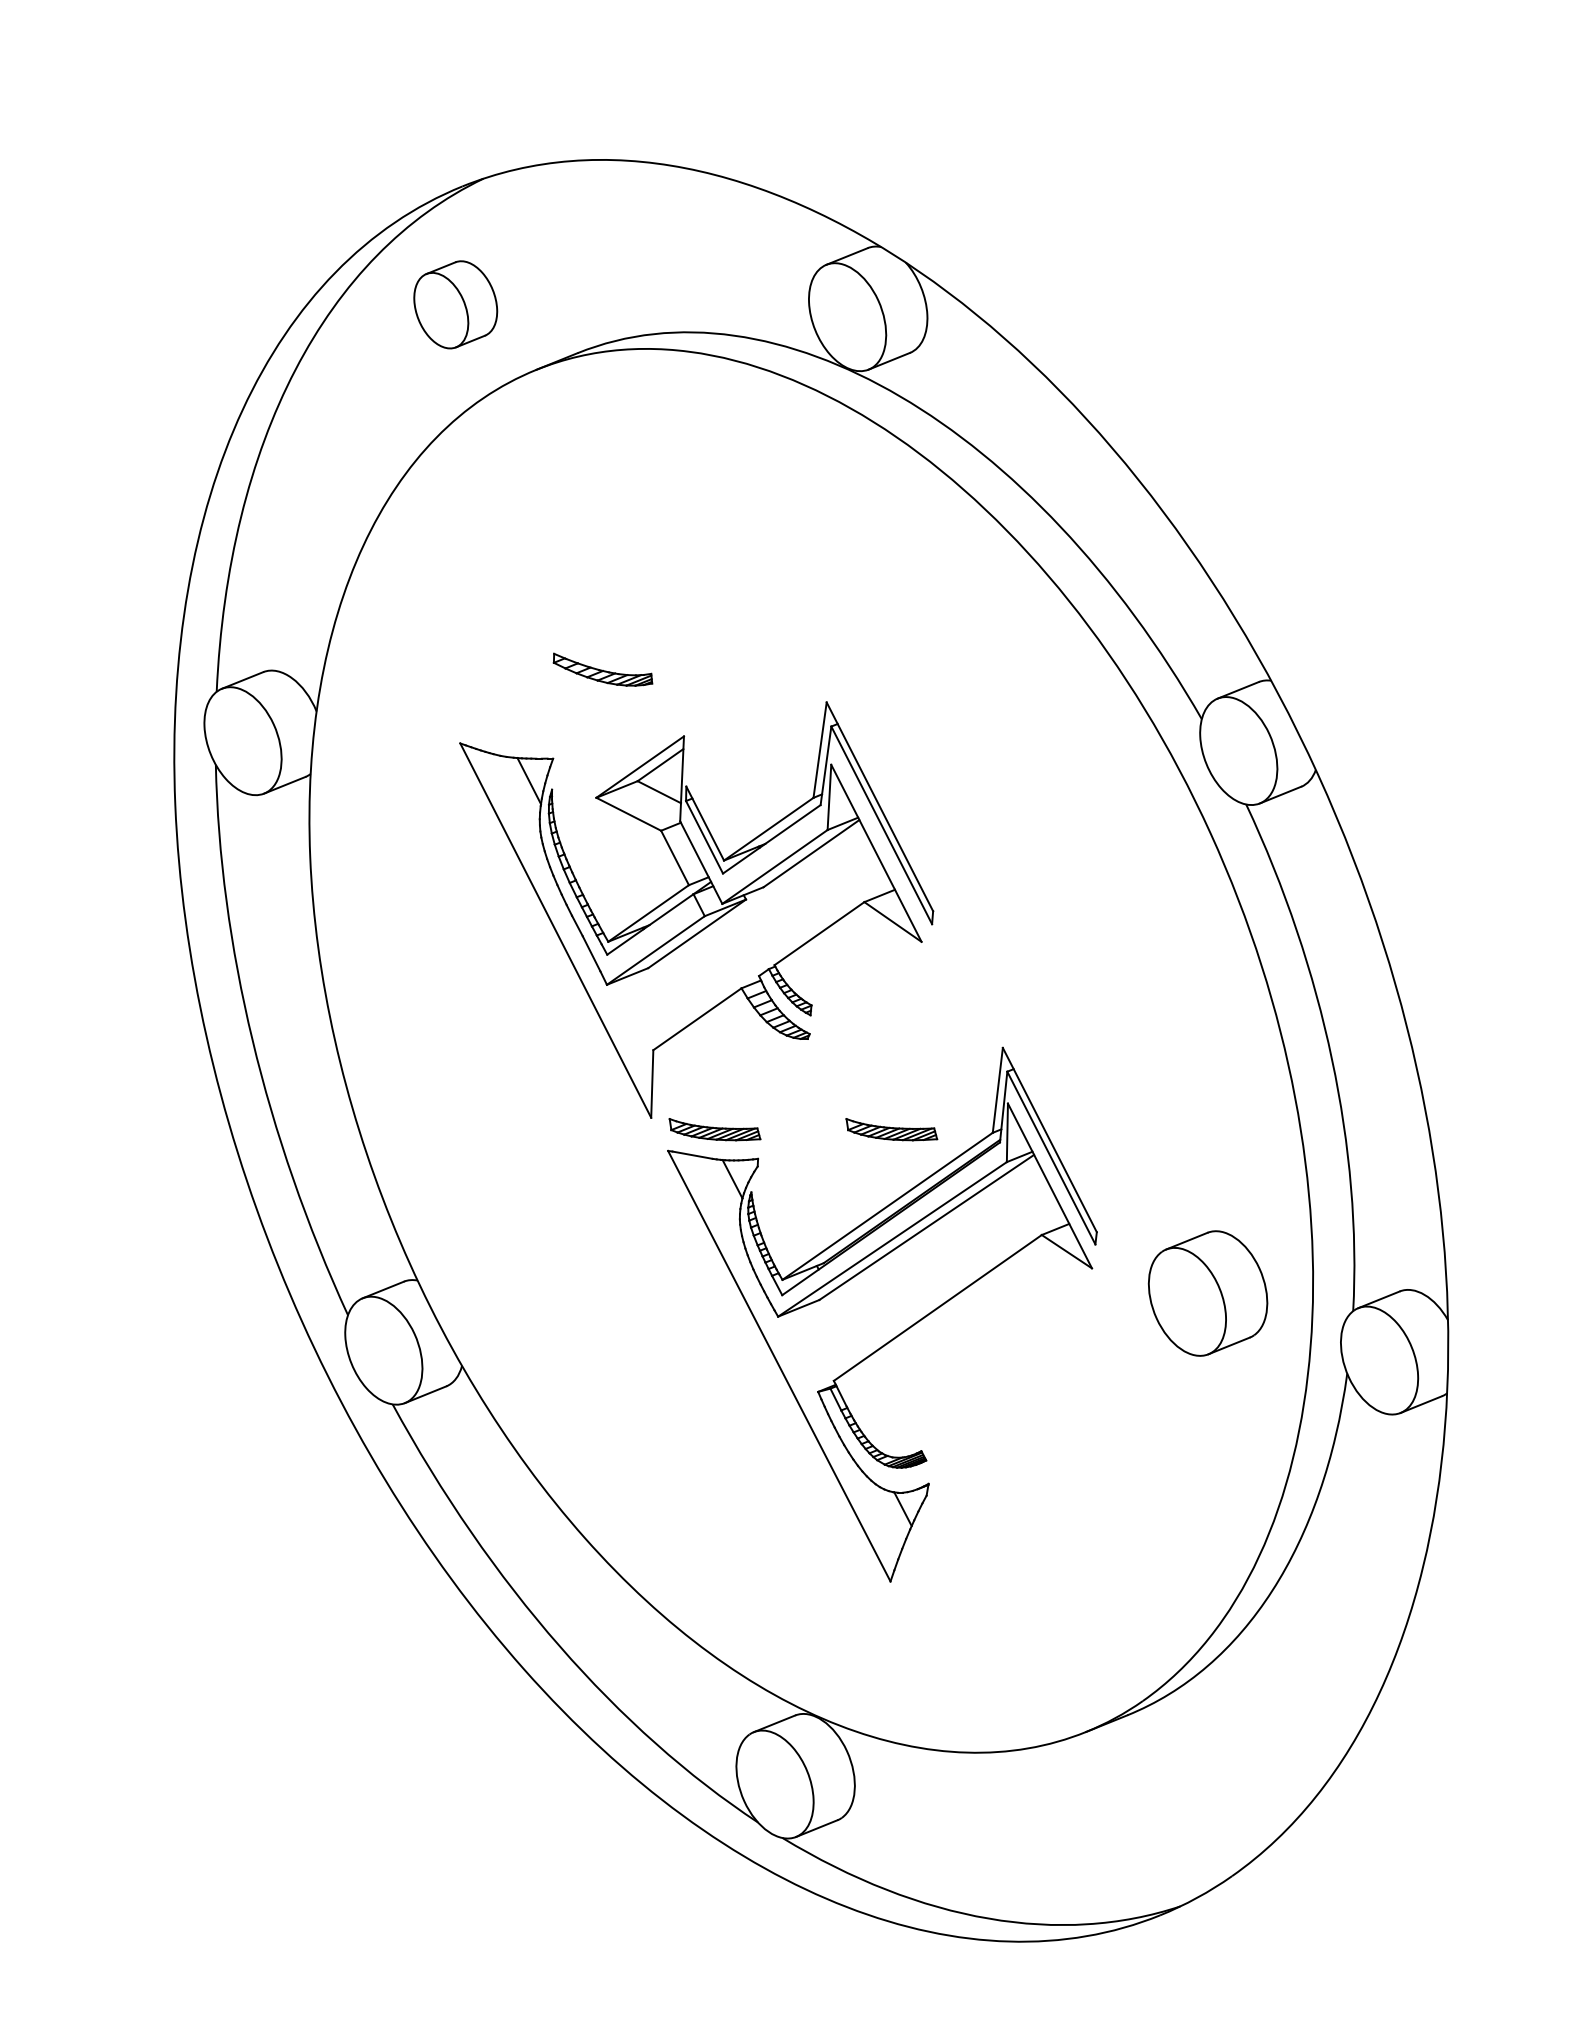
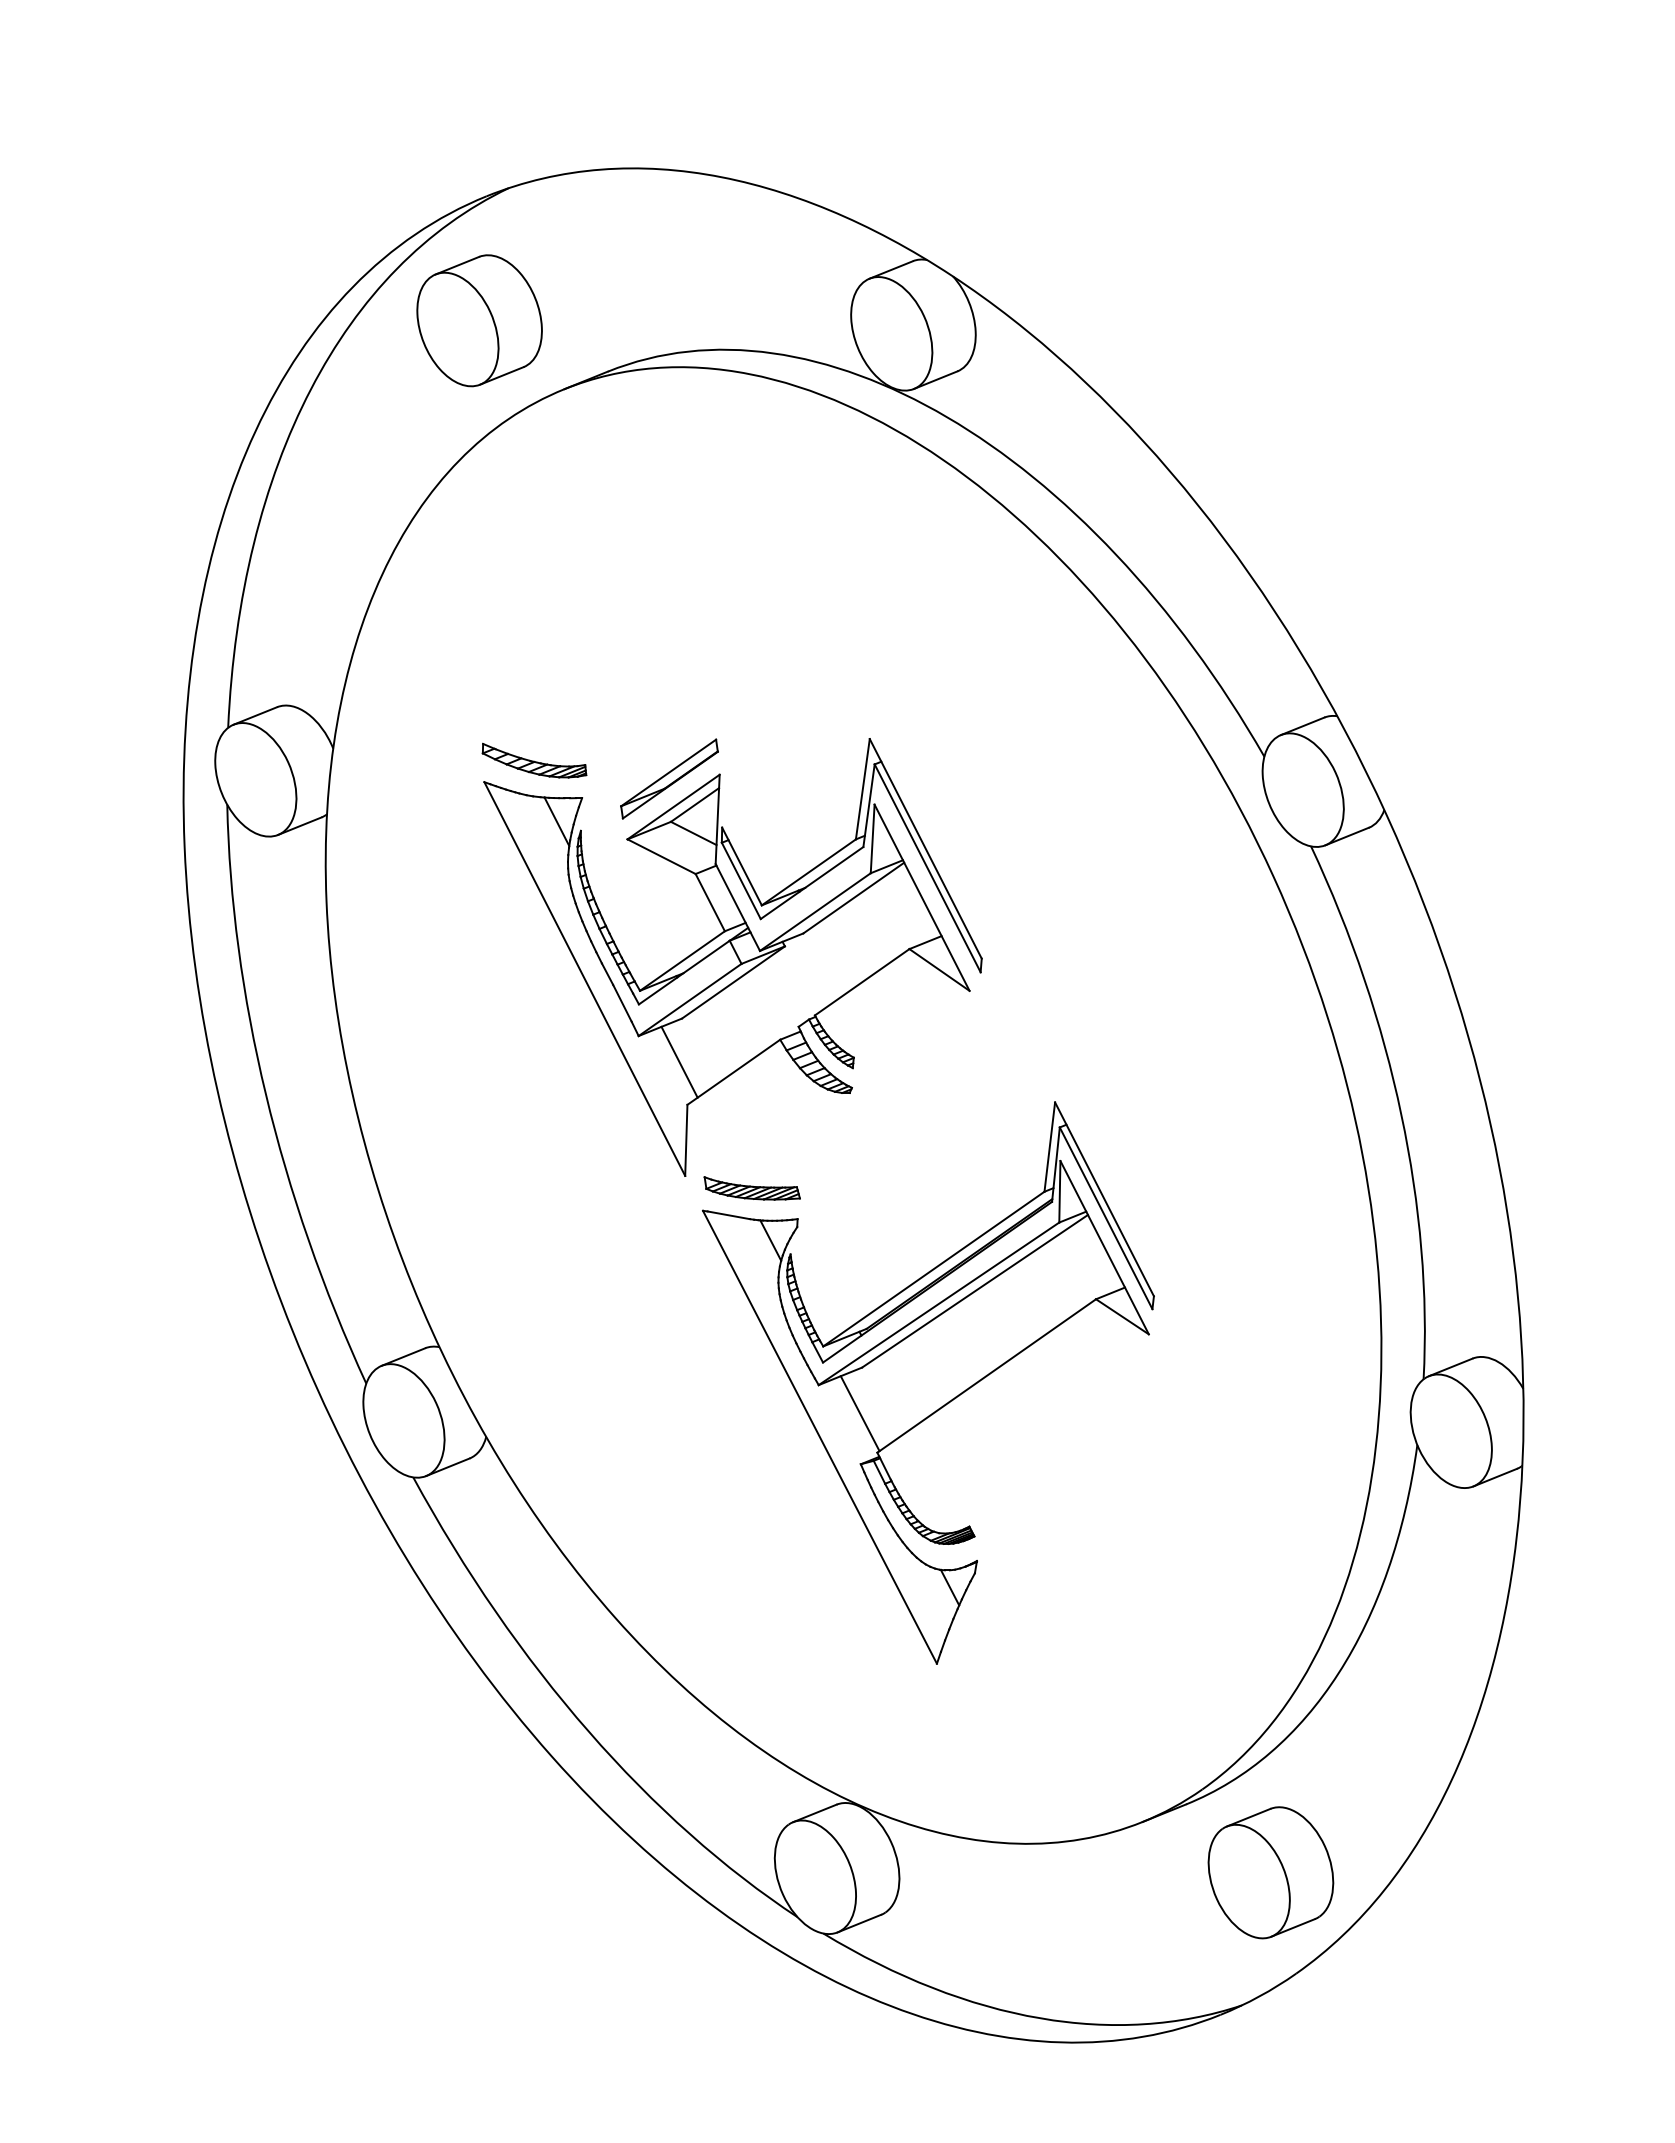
part: (455, 304) -> (479, 320), size x1.43
part: (603, 669) -> (534, 760), moved
part: (636, 739) -> (669, 778), added
line: (645, 1008) -> (679, 1061), added
part: (891, 1129) -> (937, 1188), removed
part: (1207, 1293) -> (1270, 1872), moved
line: (816, 1343) -> (859, 1413), added

